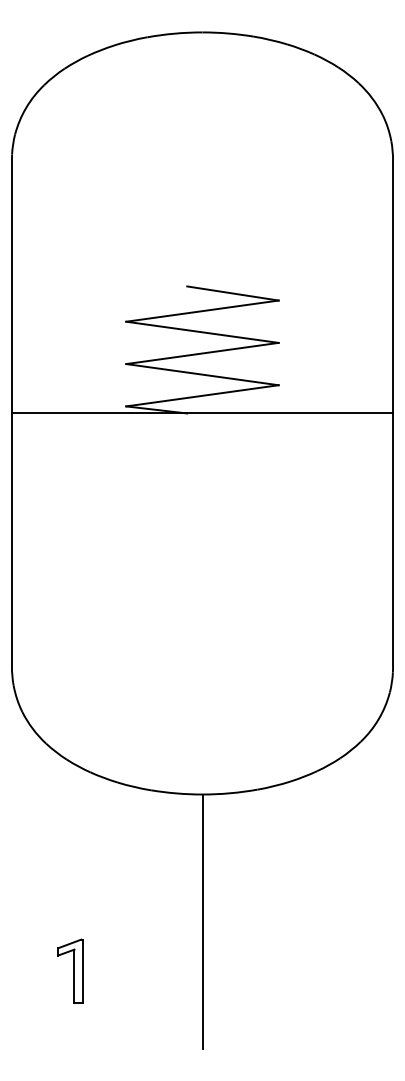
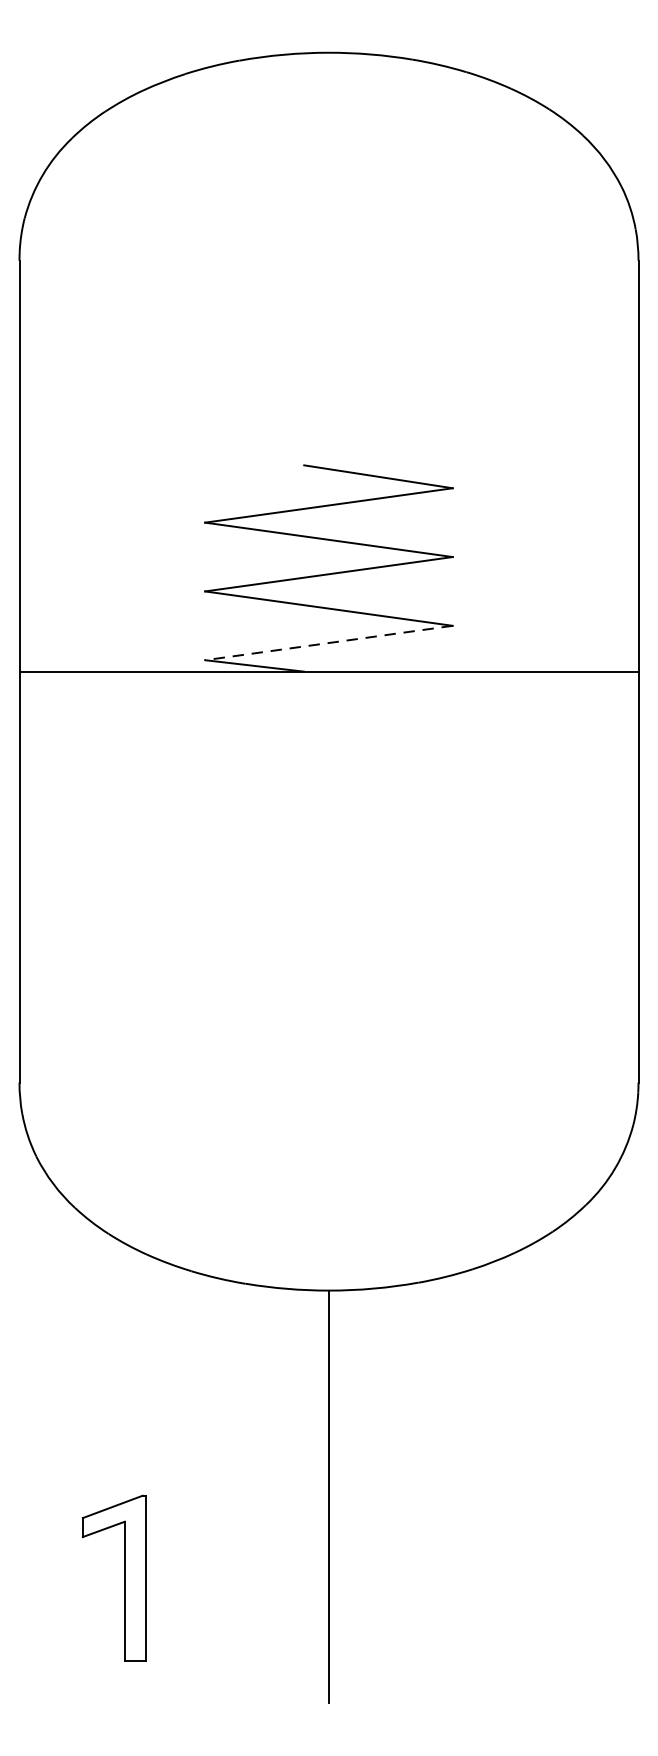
line: (202, 395) -> (329, 642), solid -> dashed
part: (70, 970) -> (114, 1576), size x1.6

